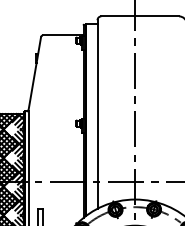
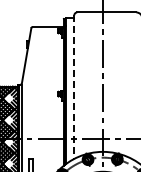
line: (97, 114) -> (74, 87), solid -> dashed

